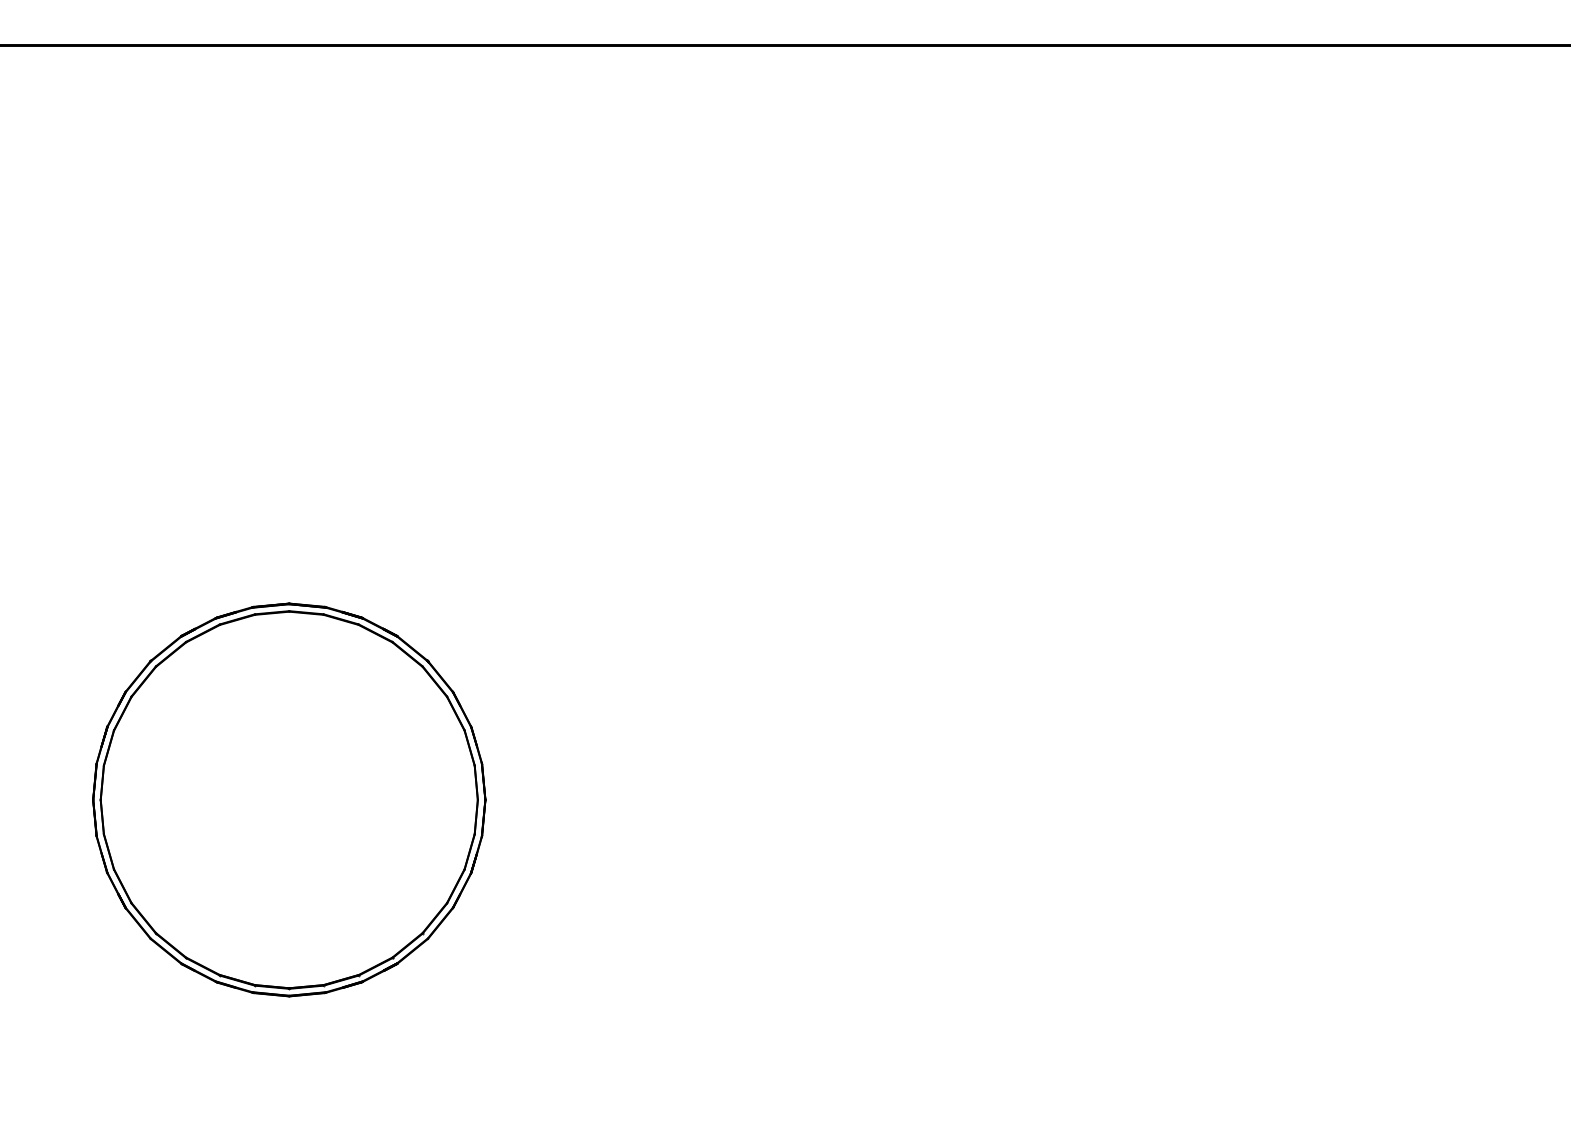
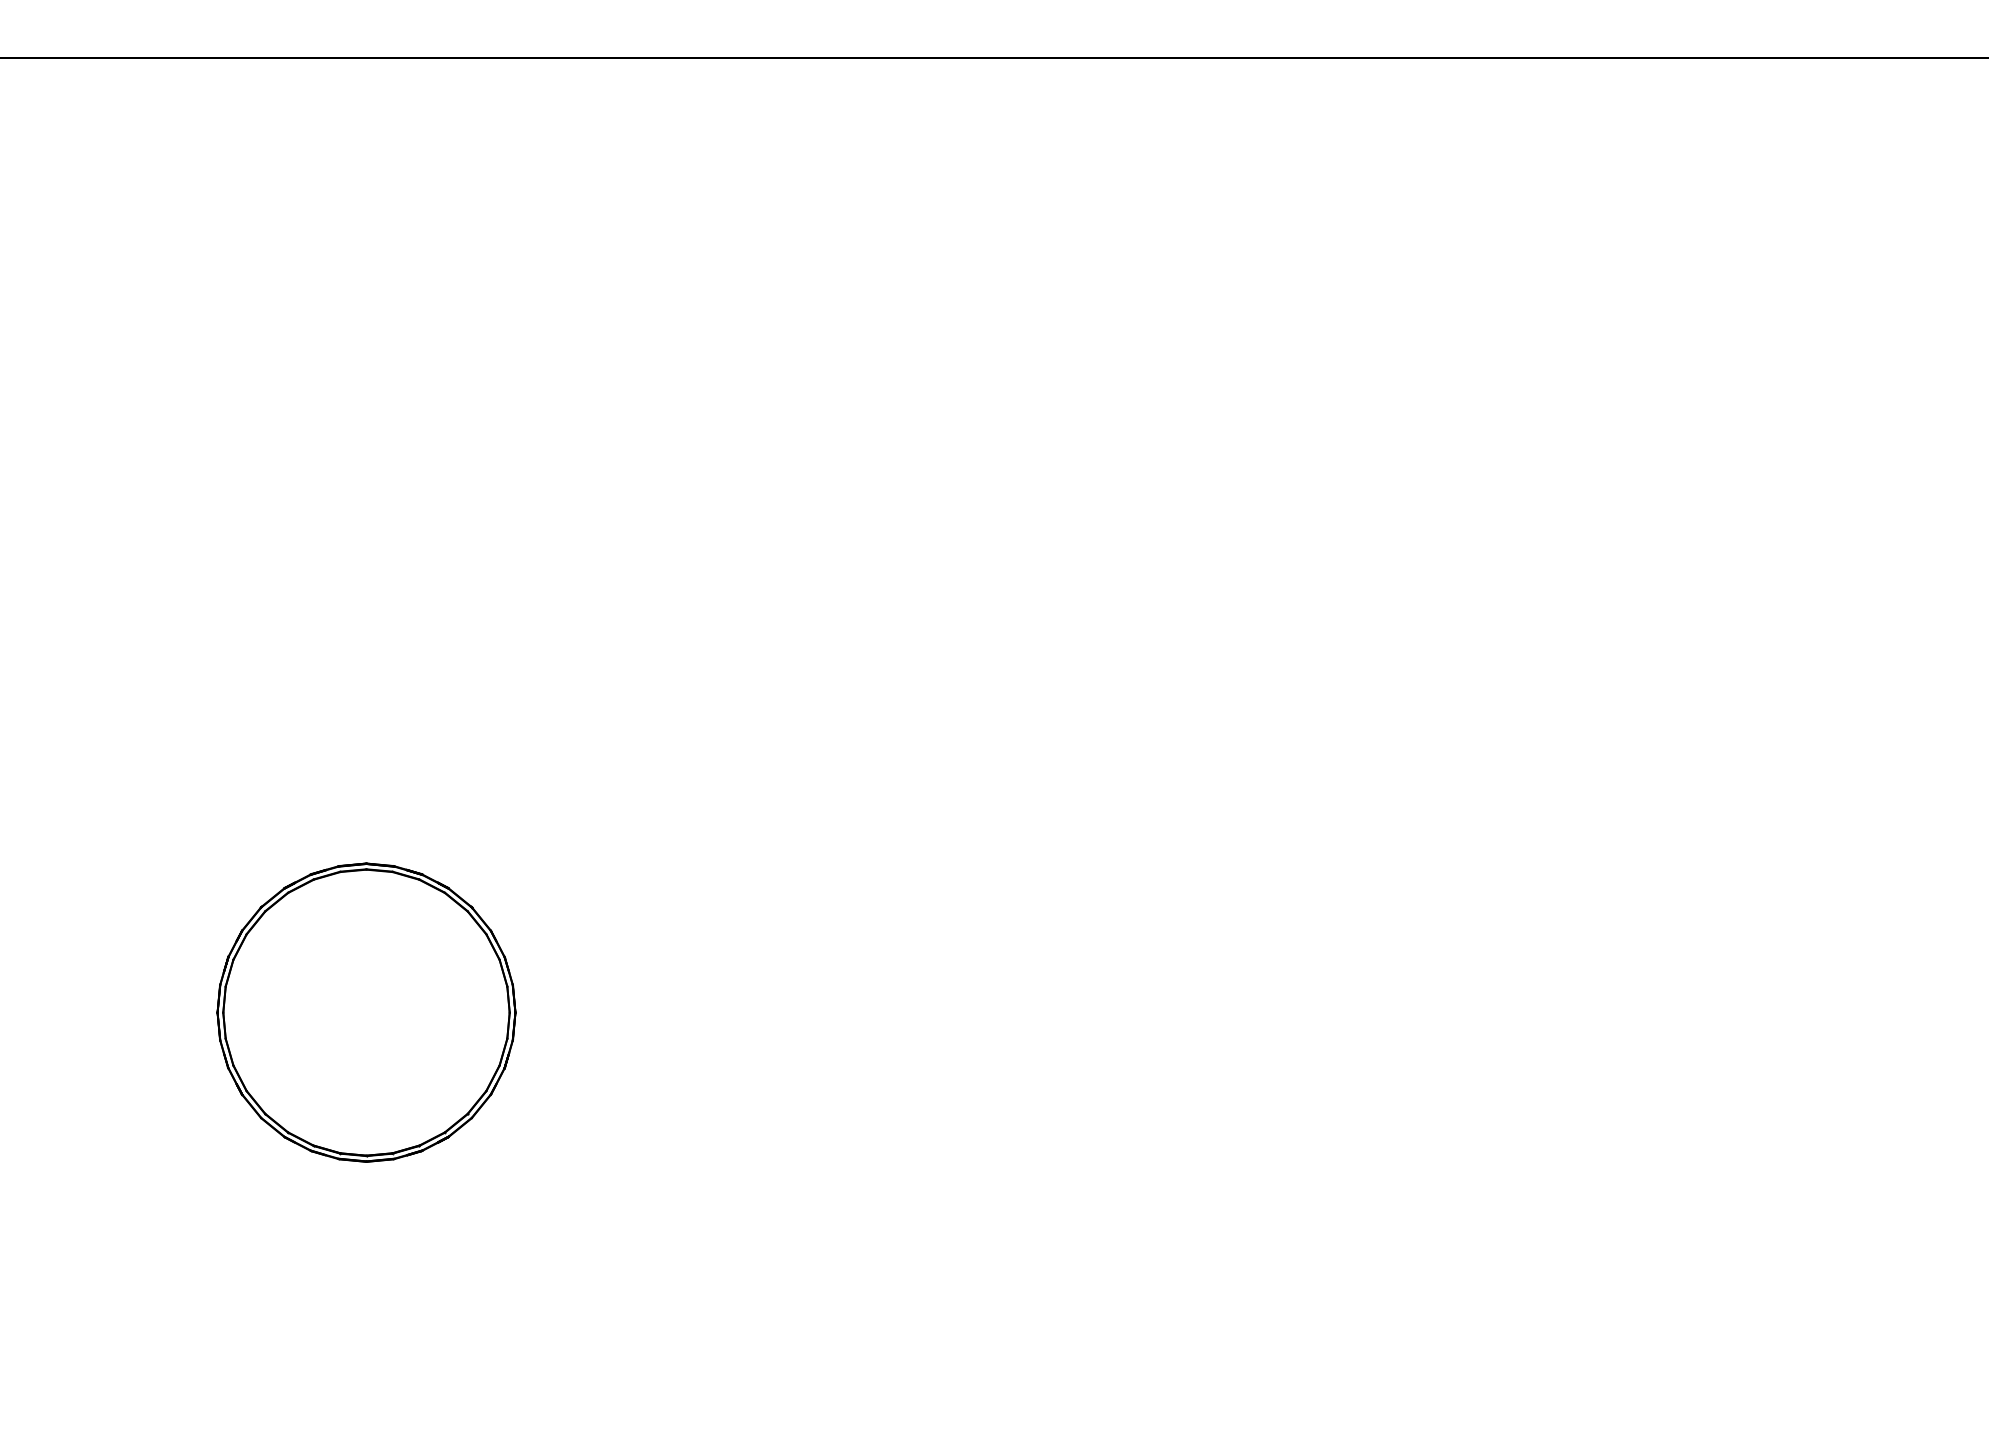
part: (289, 799) -> (366, 1012), size x0.6

